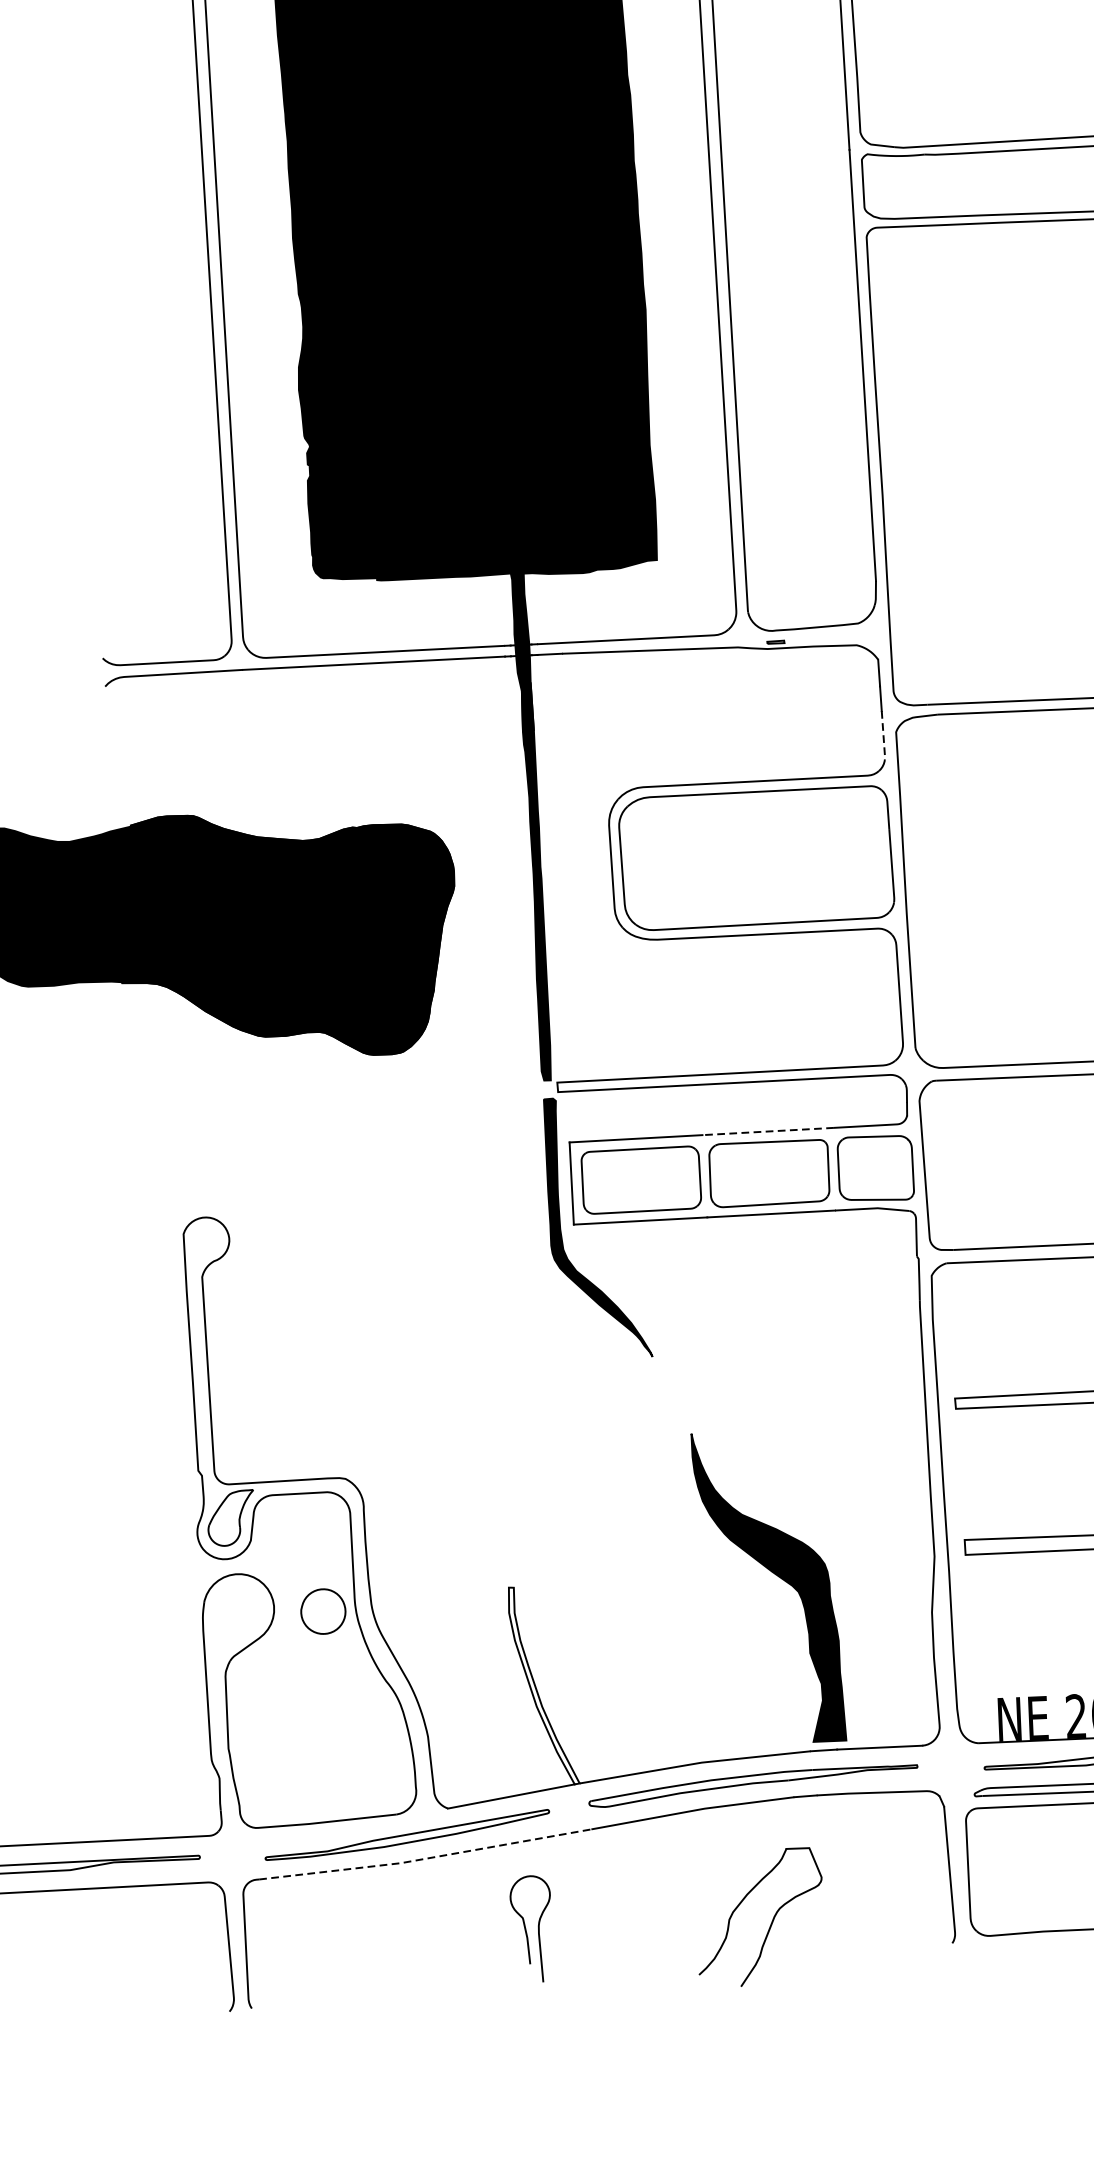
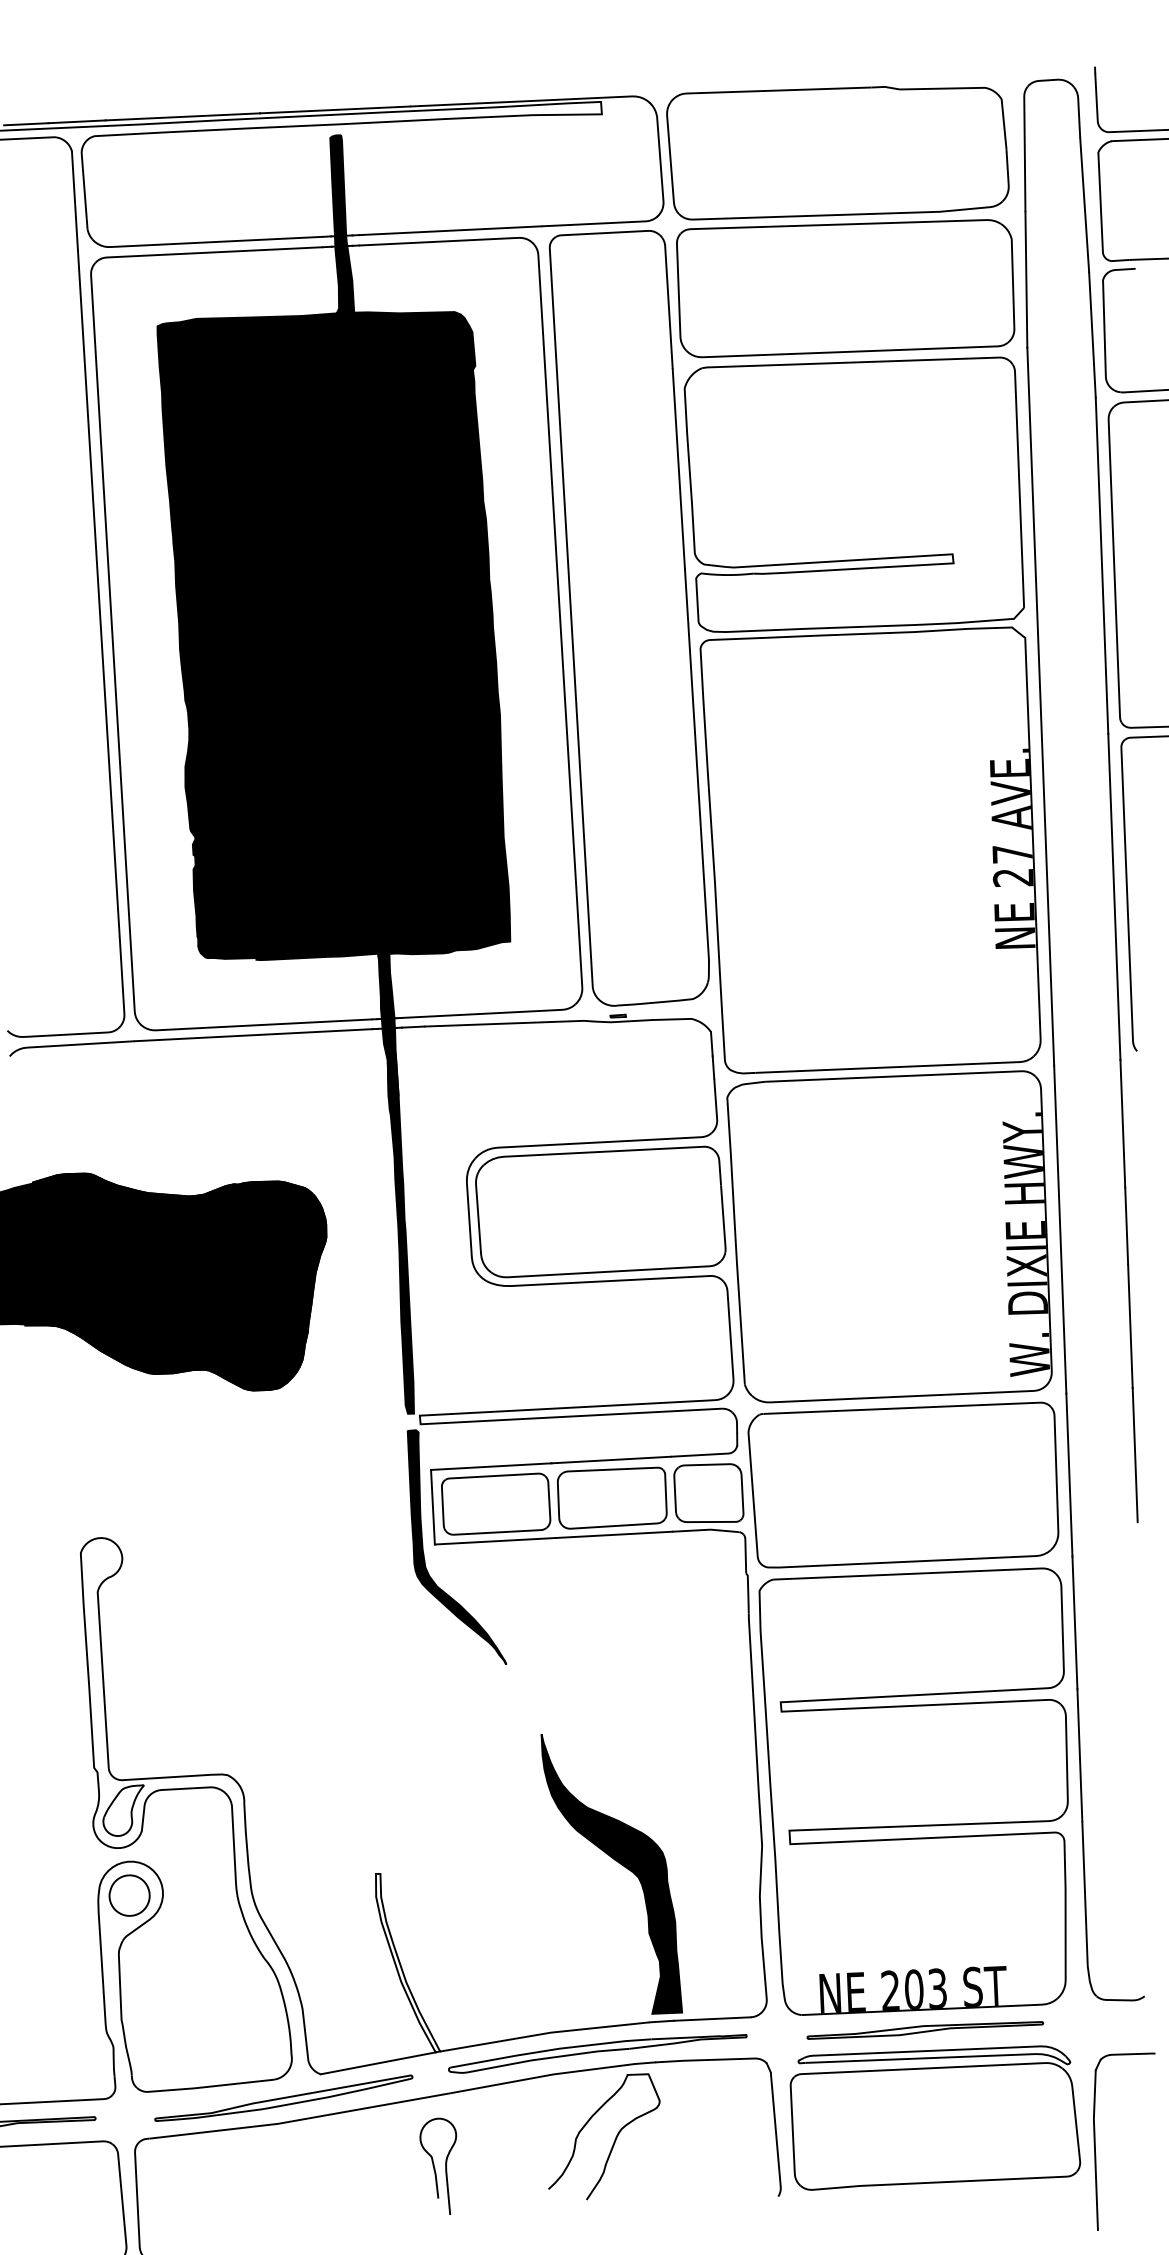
line: (883, 737) -> (715, 1102), dashed -> solid
line: (768, 1132) -> (611, 1460), dashed -> solid
part: (323, 1611) -> (129, 1895), moved
line: (425, 1858) -> (300, 2119), dashed -> solid
curve: (771, 1920) -> (614, 2139), moved
curve: (526, 1927) -> (434, 2165), moved

